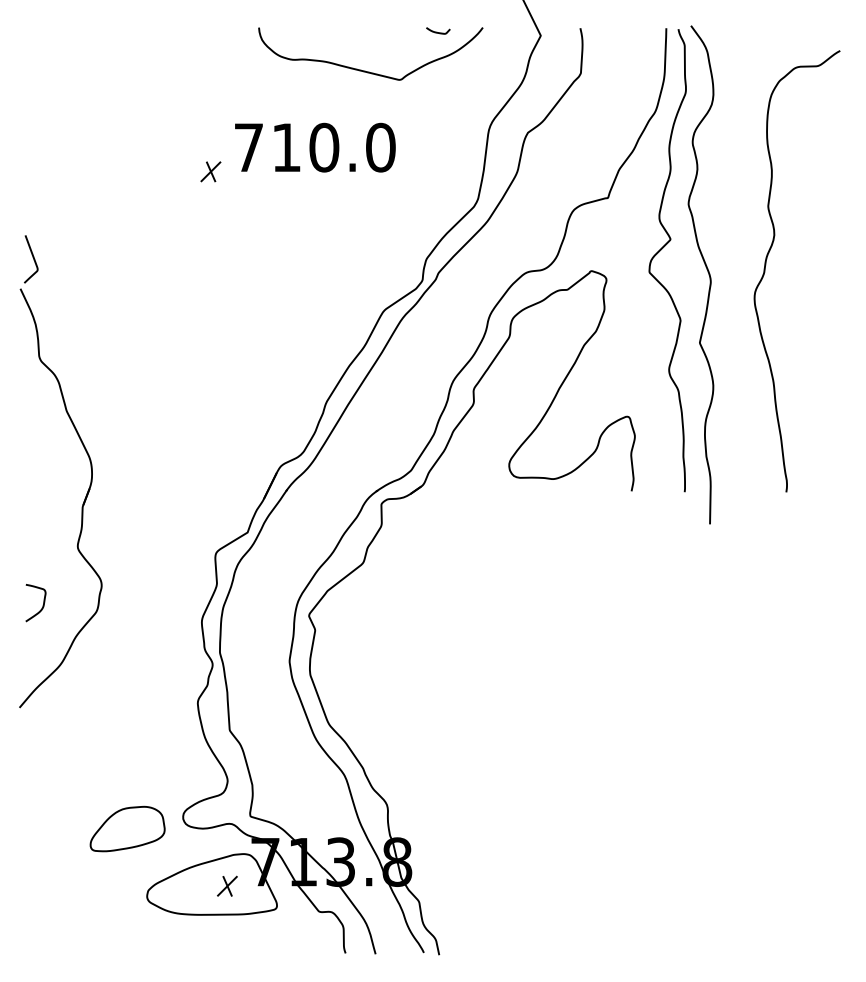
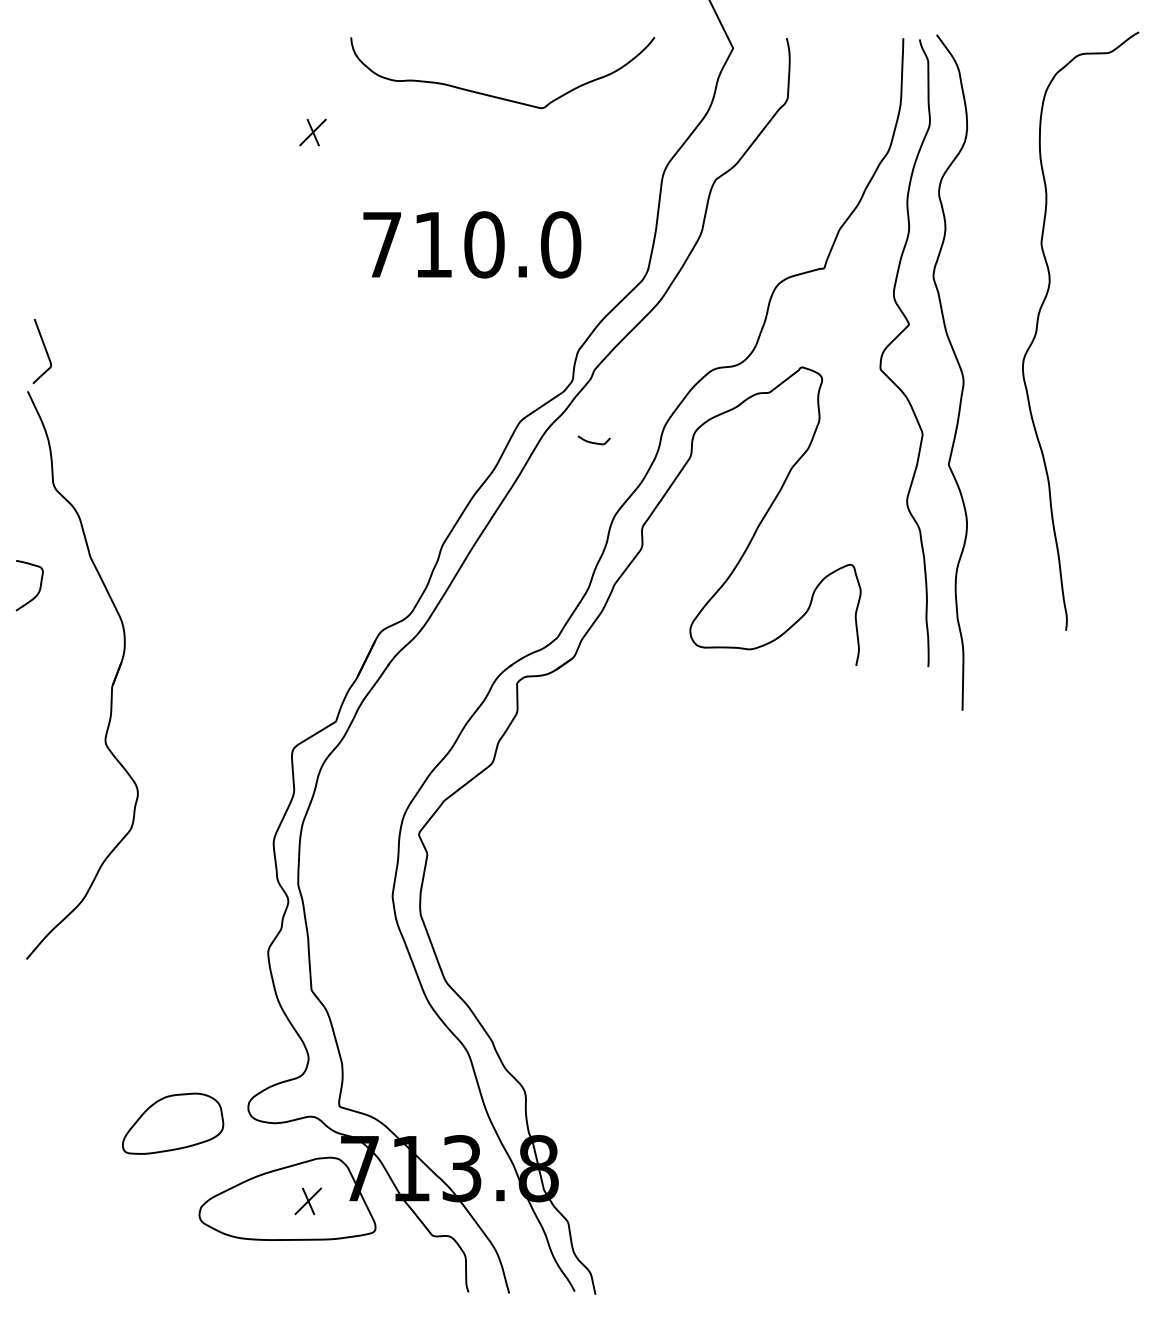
curve: (437, 31) -> (593, 441), moved
text: (315, 147) -> (472, 244), moved
part: (210, 171) -> (312, 132), moved
curve: (766, 265) -> (1039, 323), moved
curve: (42, 605) -> (38, 588), moved

